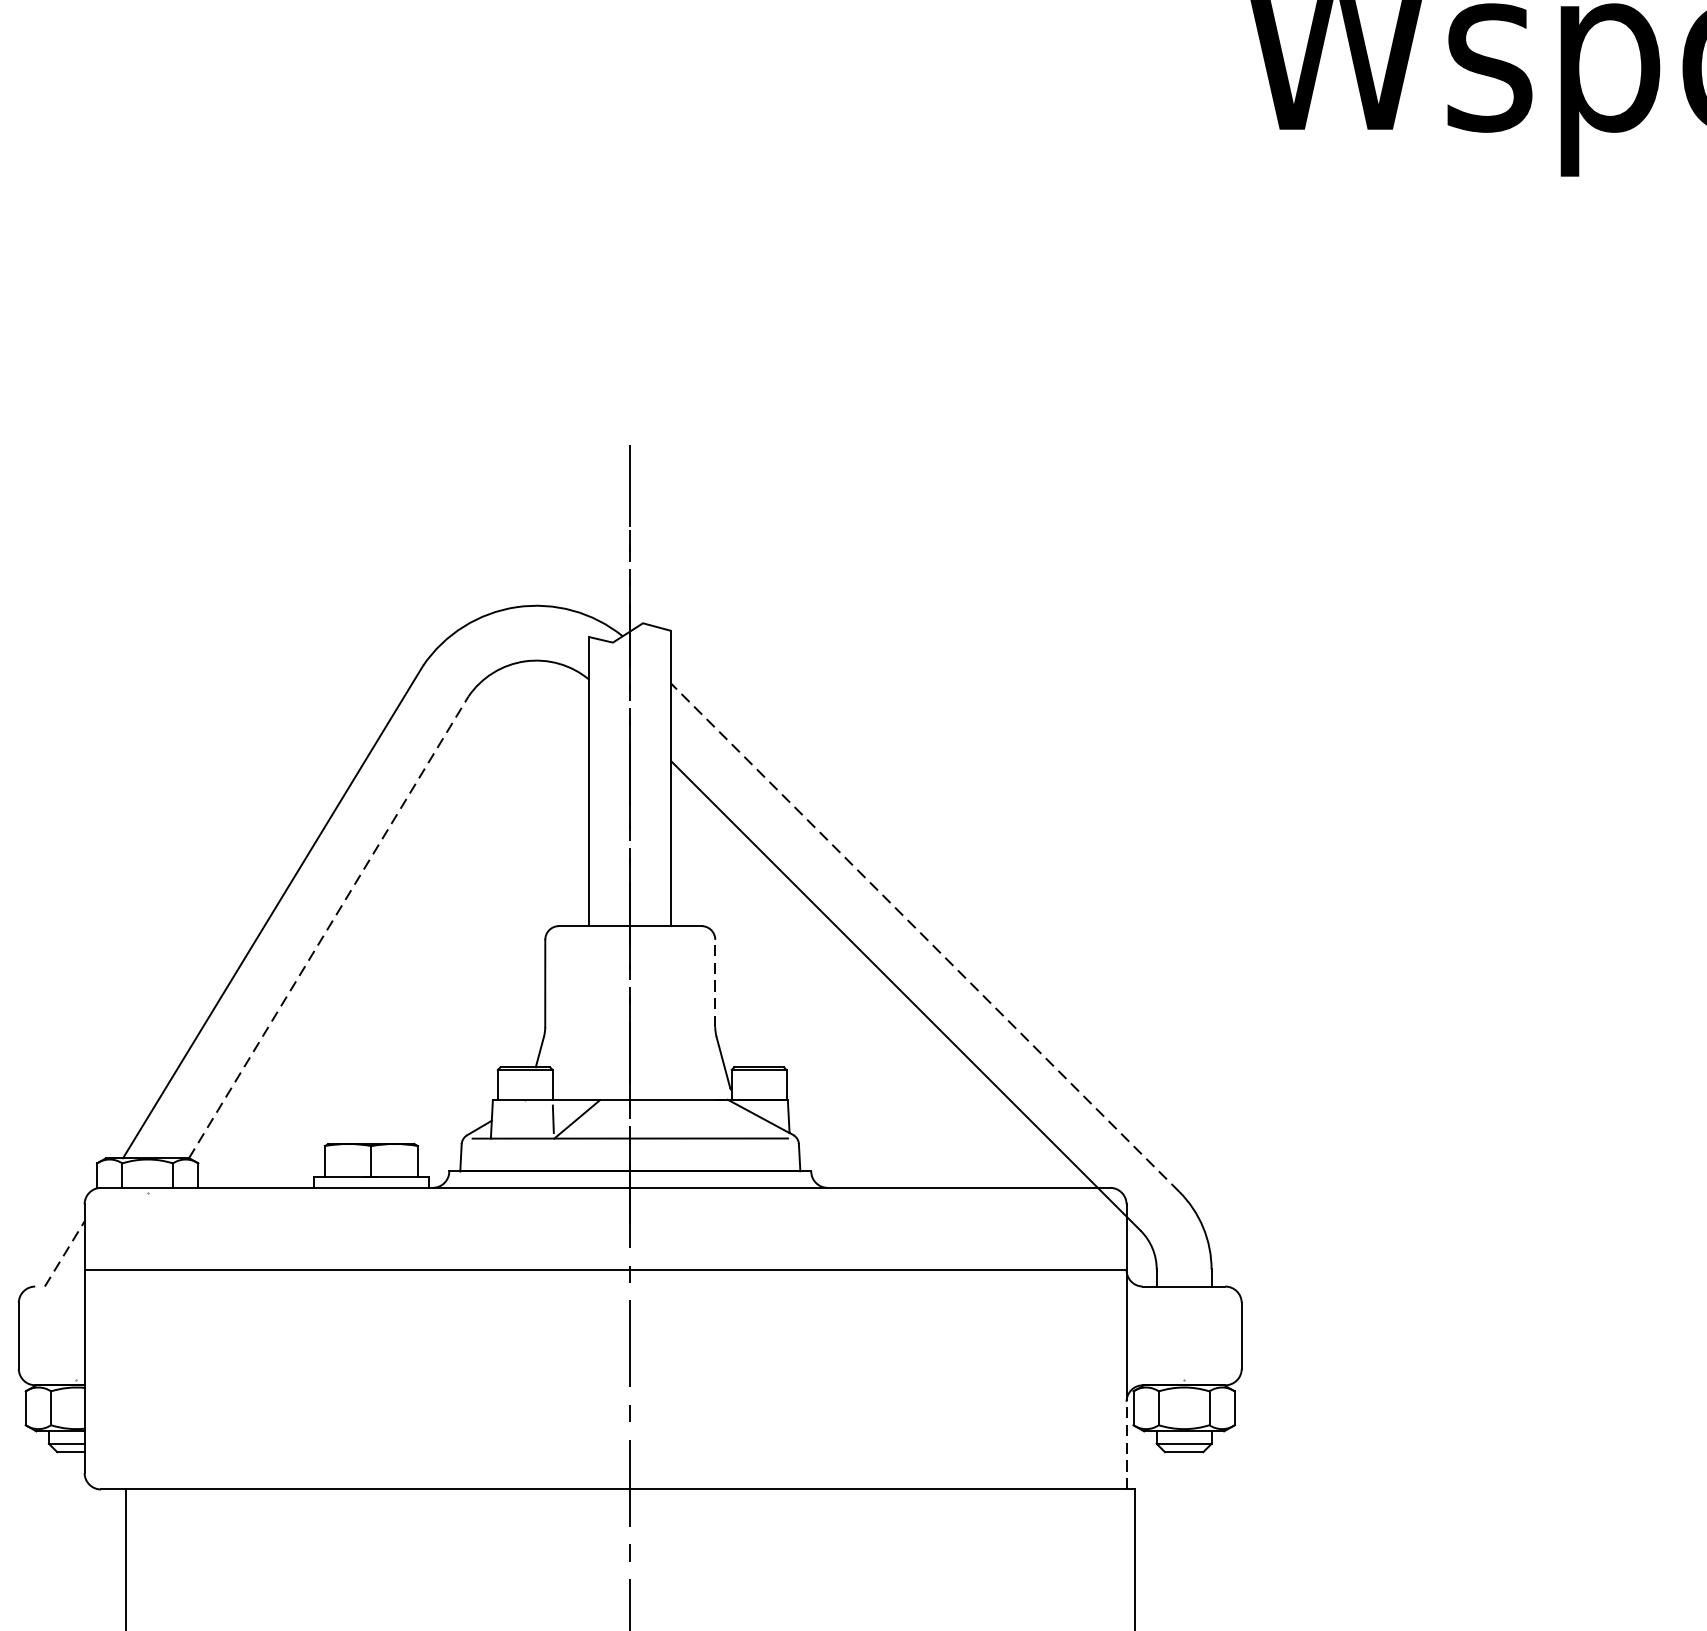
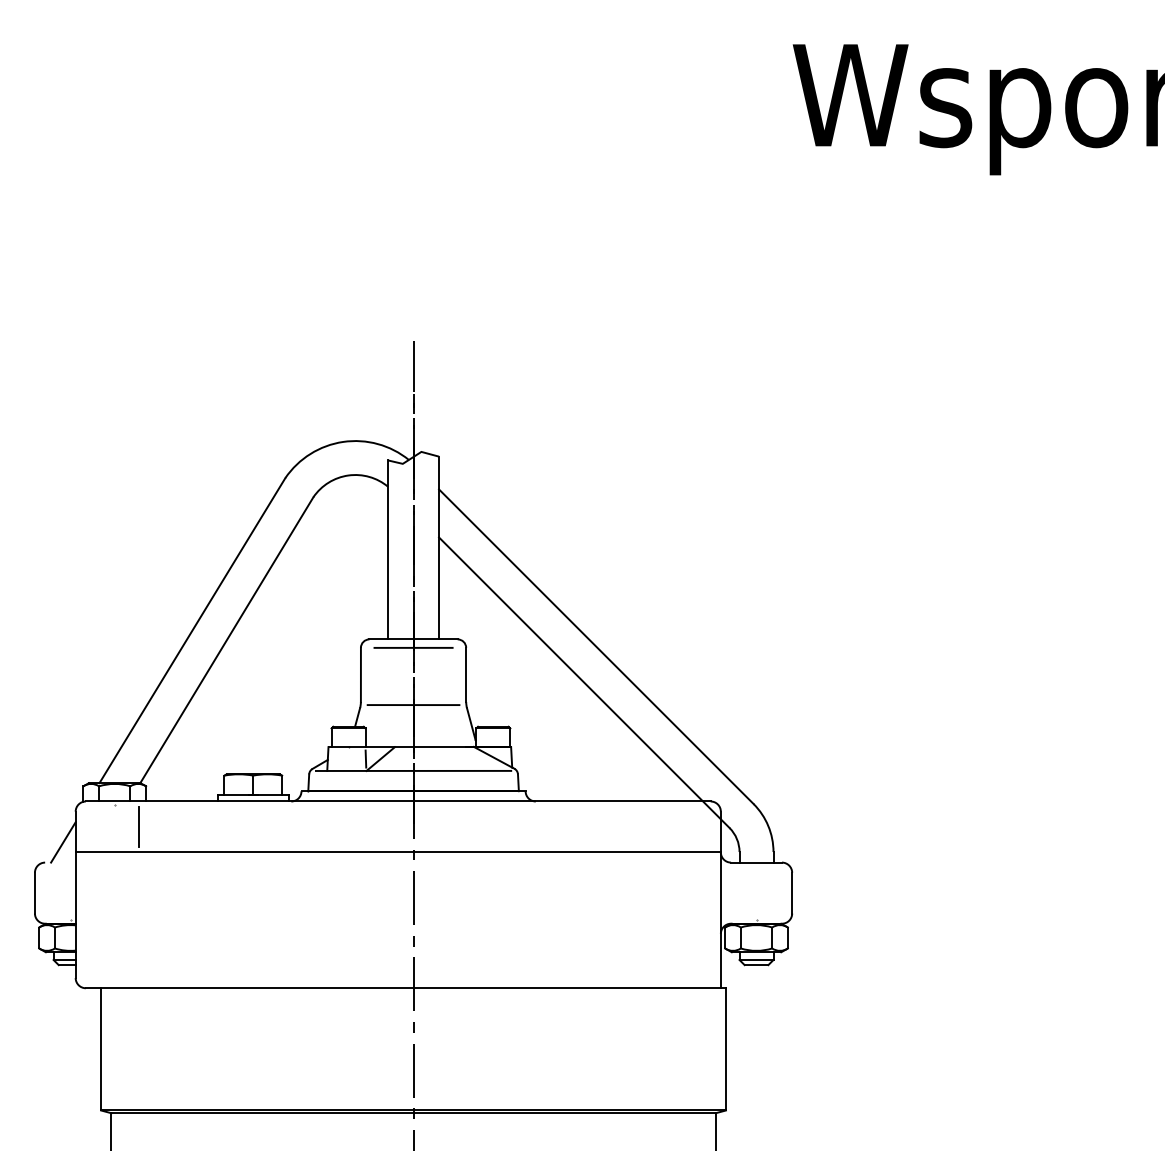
line: (329, 926) -> (227, 639), dashed -> solid
line: (924, 937) -> (595, 646), dashed -> solid
line: (630, 939) -> (413, 647), added
line: (715, 982) -> (466, 674), dashed -> solid
line: (630, 1032) -> (413, 705), added
line: (186, 1228) -> (138, 826), added
line: (64, 1254) -> (63, 842), dashed -> solid
line: (1125, 1443) -> (720, 959), dashed -> solid

